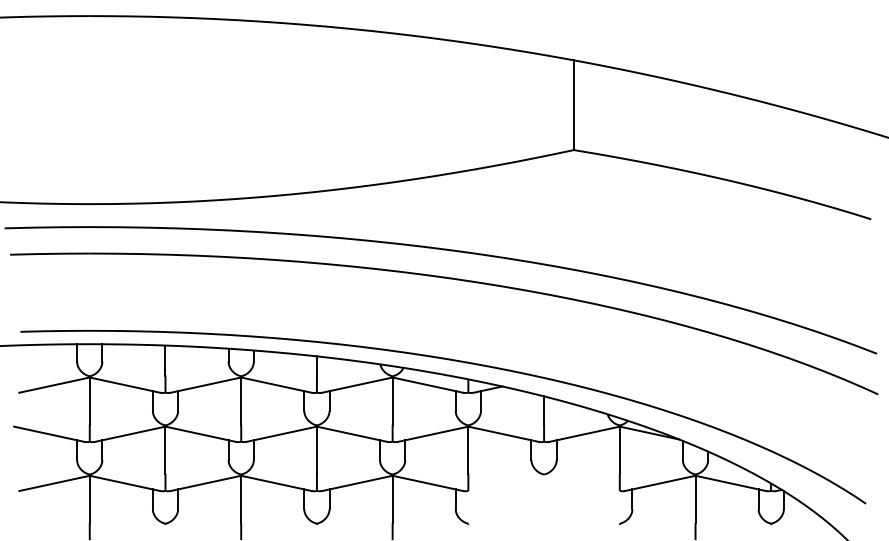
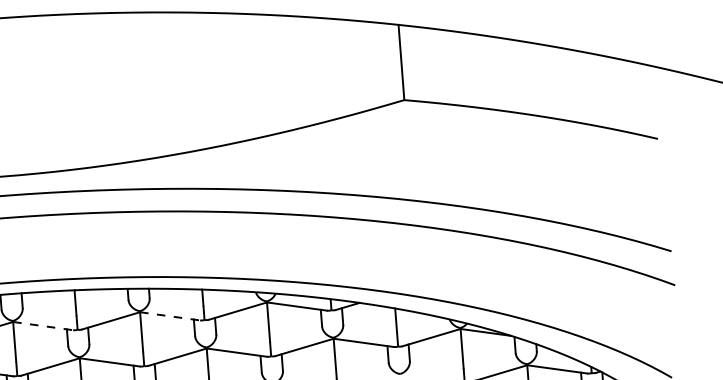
line: (125, 385) -> (43, 326), solid -> dashed
line: (276, 385) -> (170, 316), solid -> dashed

